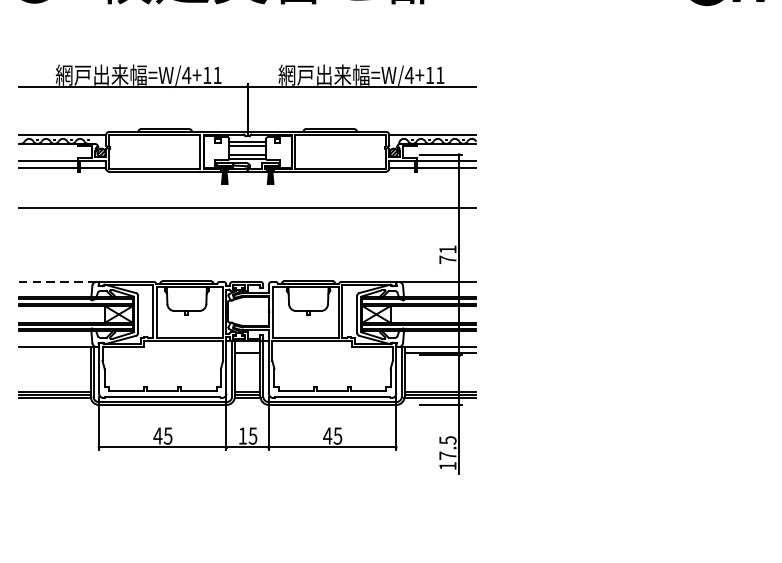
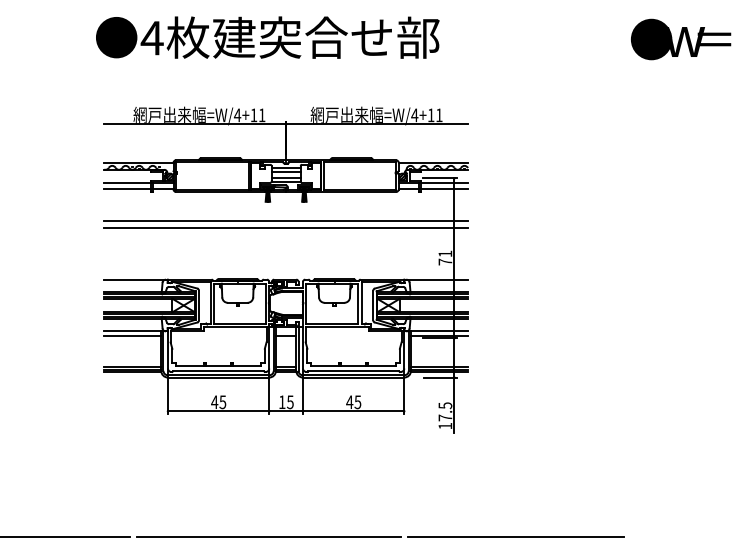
line: (246, 217) -> (285, 228), added
line: (58, 281) -> (135, 279), dashed -> solid
line: (54, 353) -> (132, 336), added

